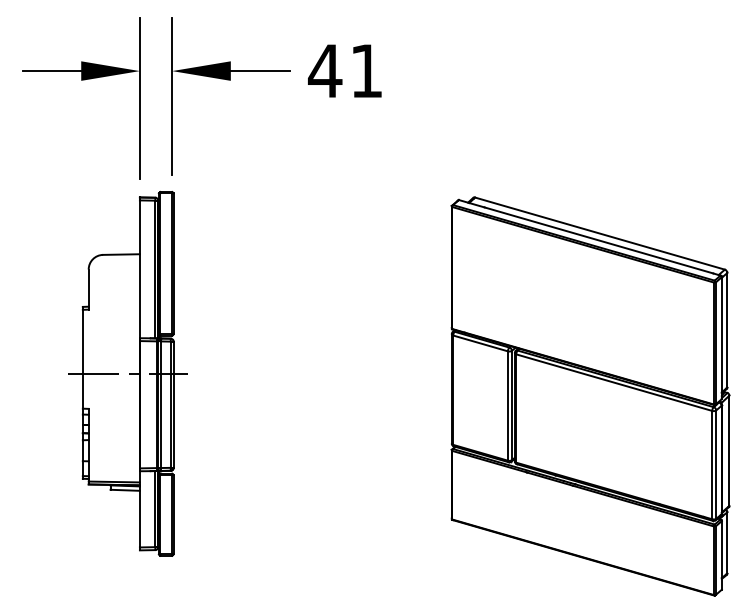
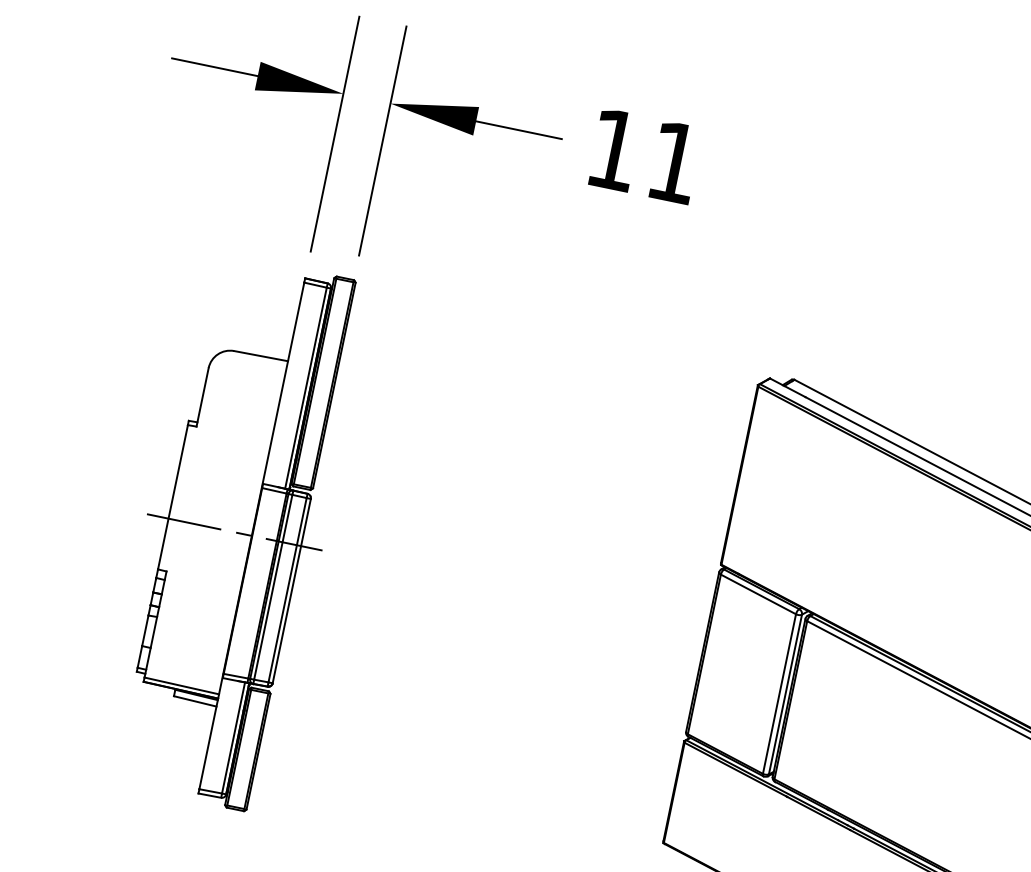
text: (324, 70) -> (613, 148), 41 -> 11

